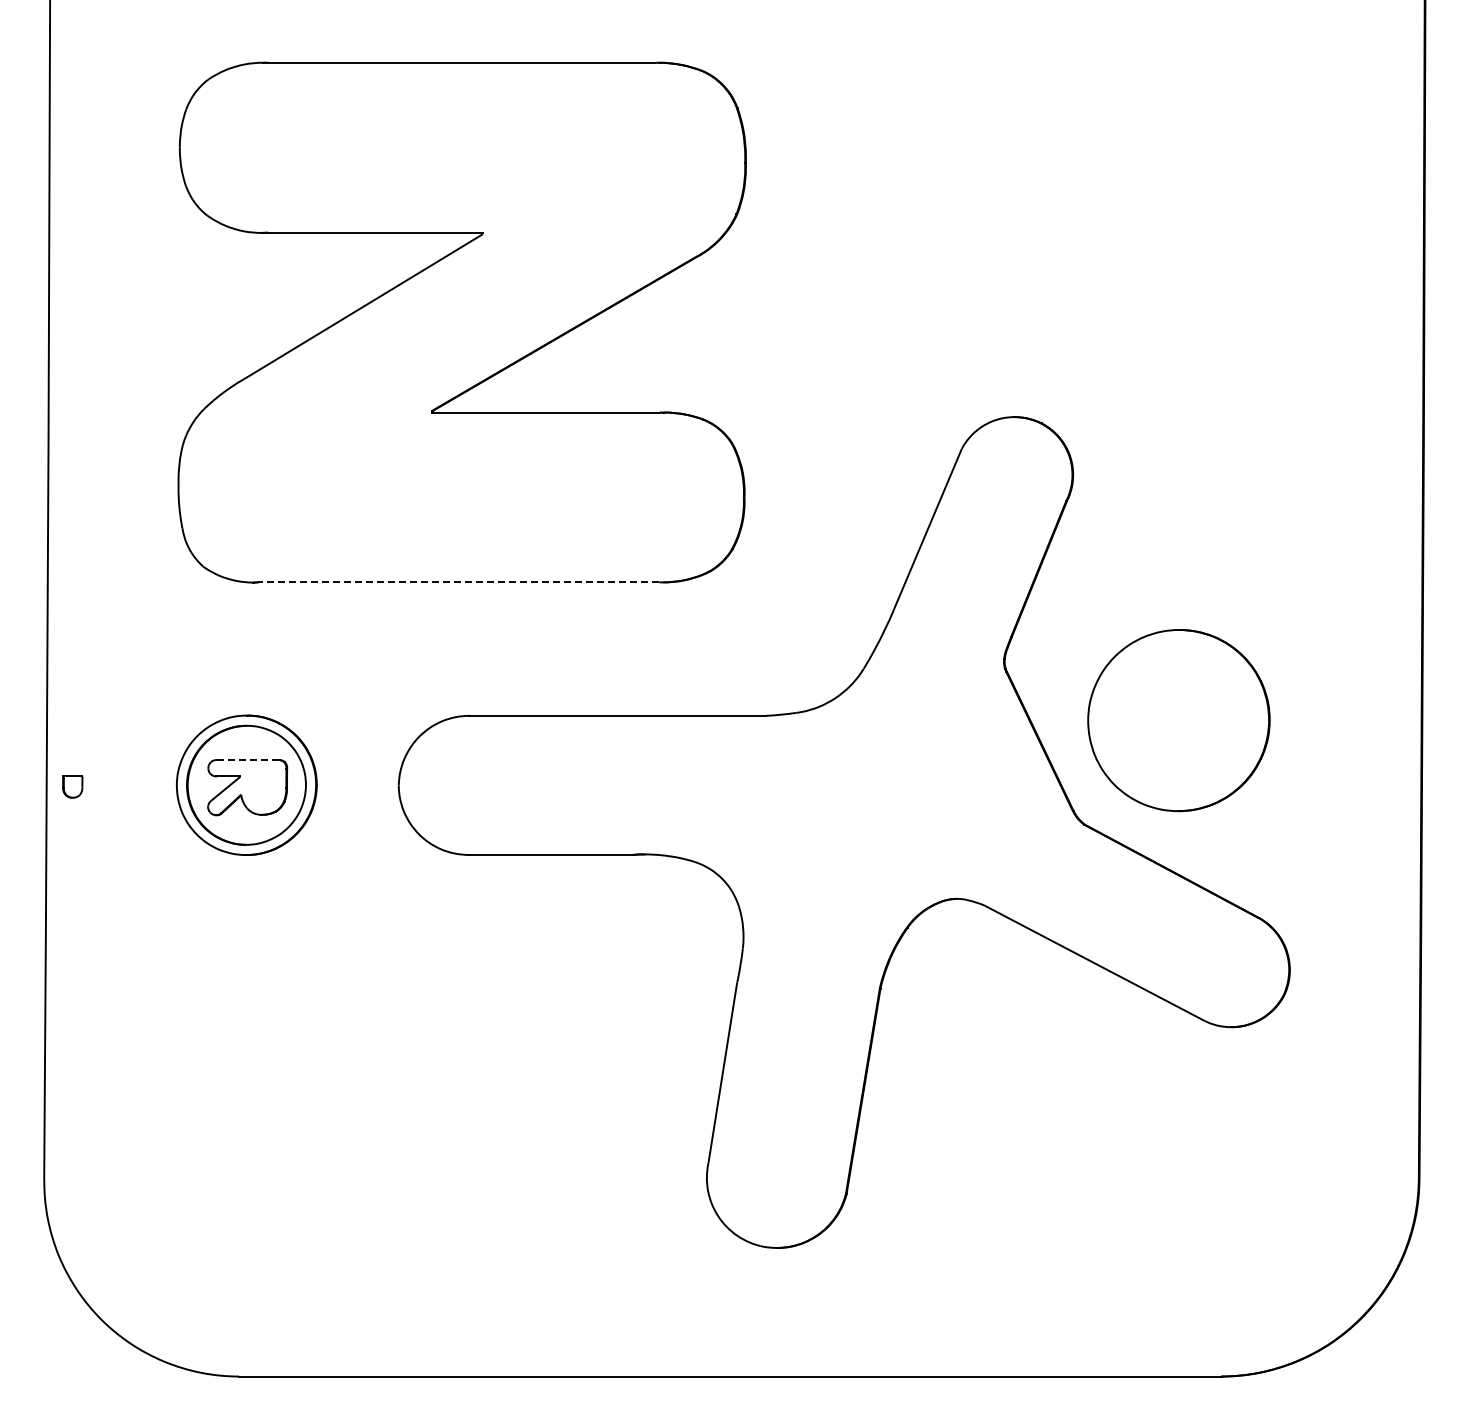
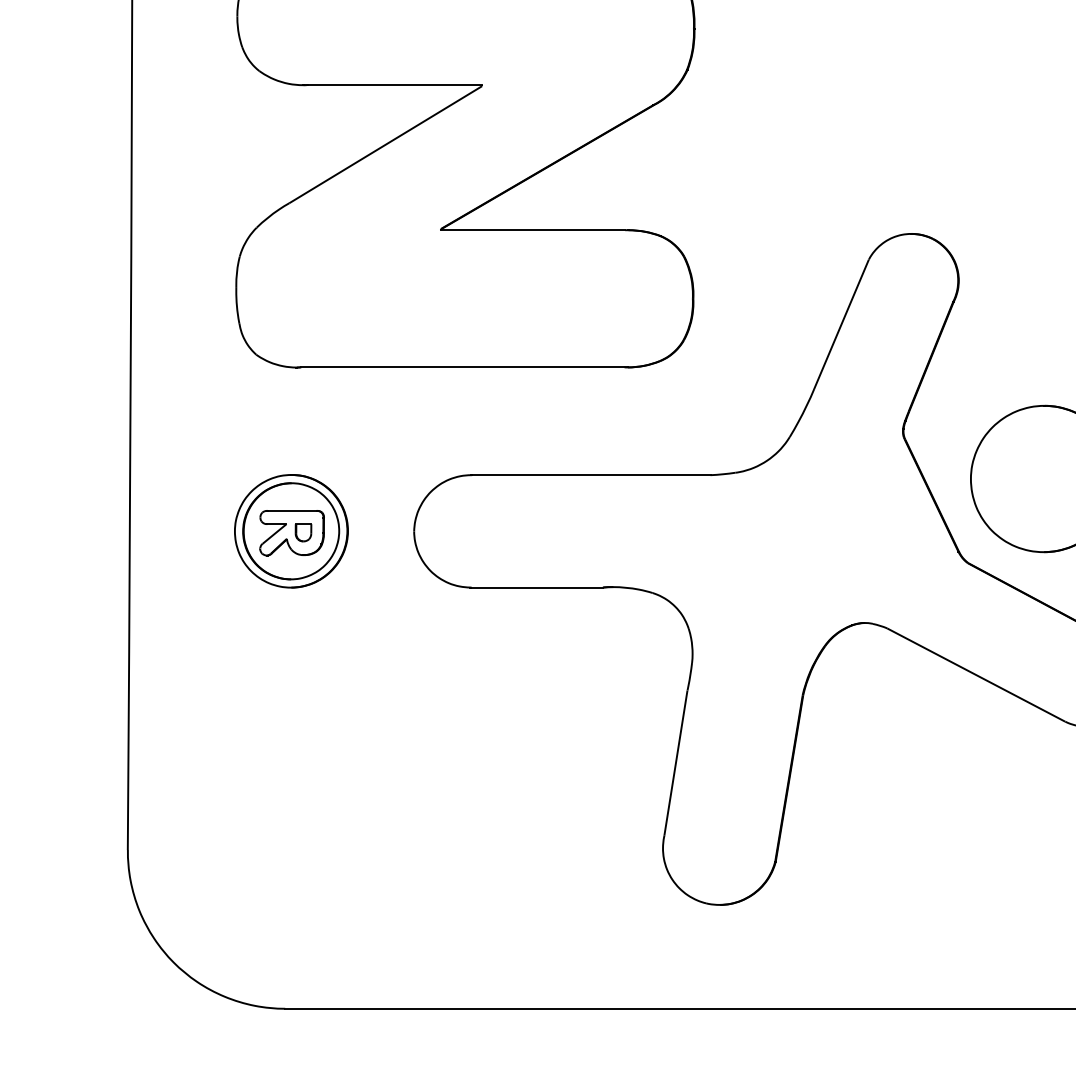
line: (458, 582) -> (462, 367), dashed -> solid
line: (247, 760) -> (291, 511), dashed -> solid
part: (72, 786) -> (303, 532), moved

